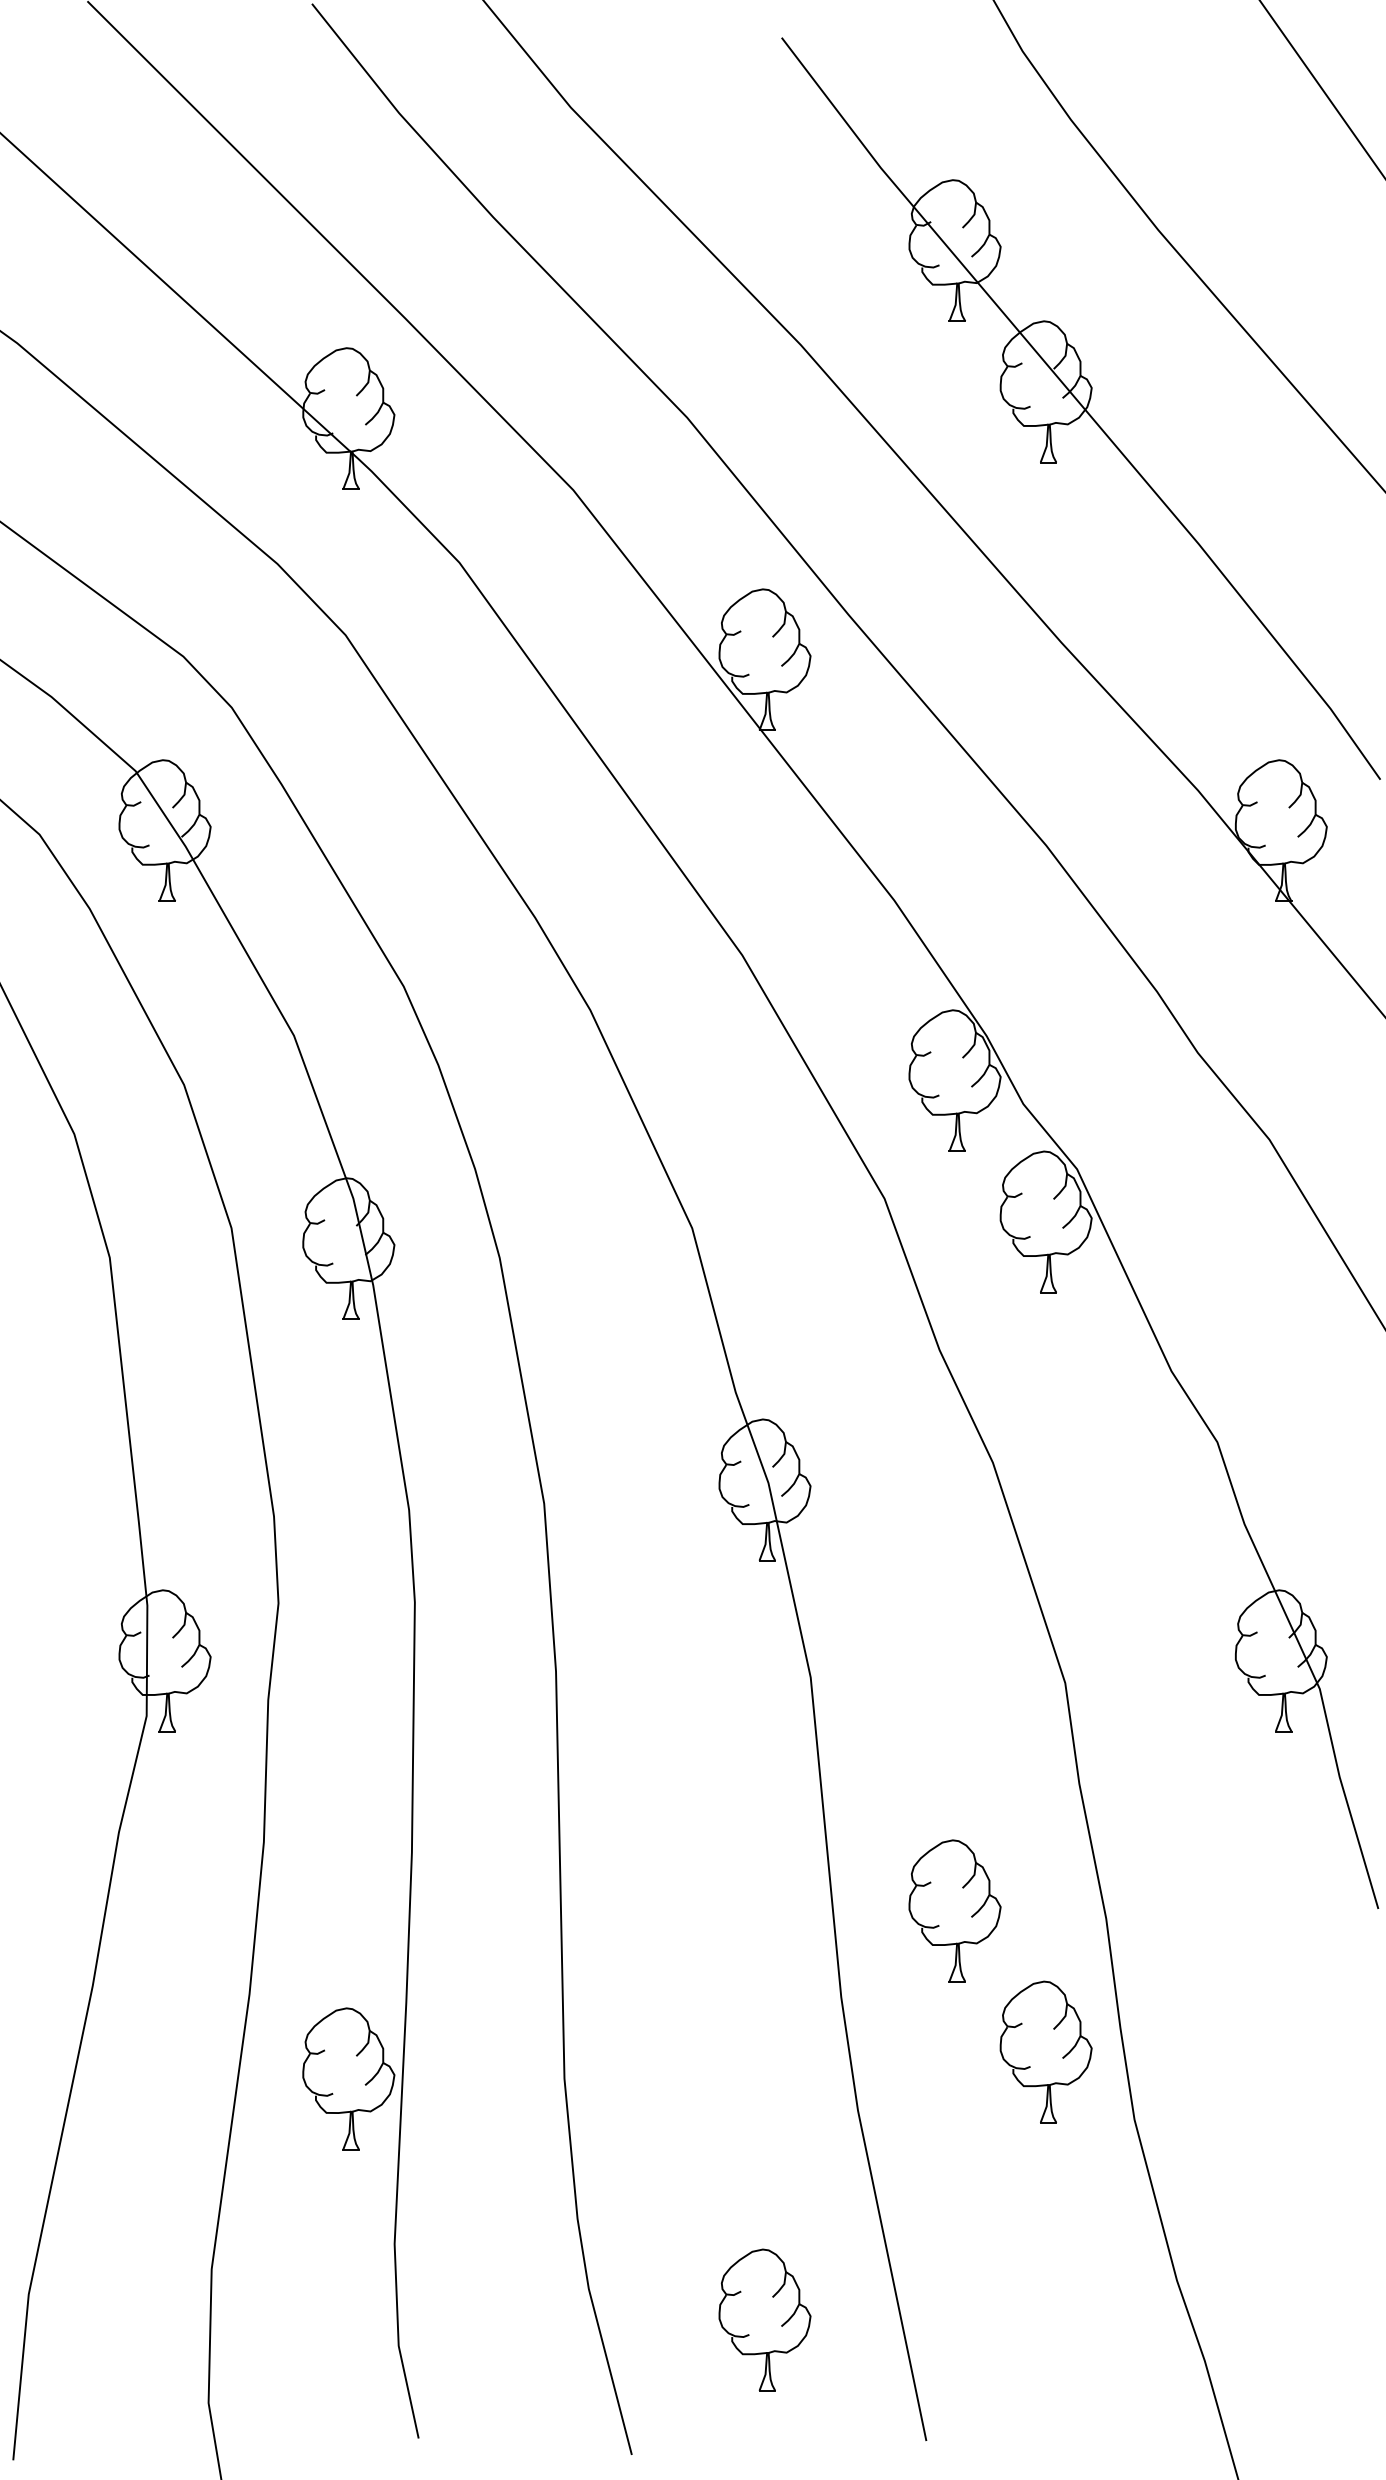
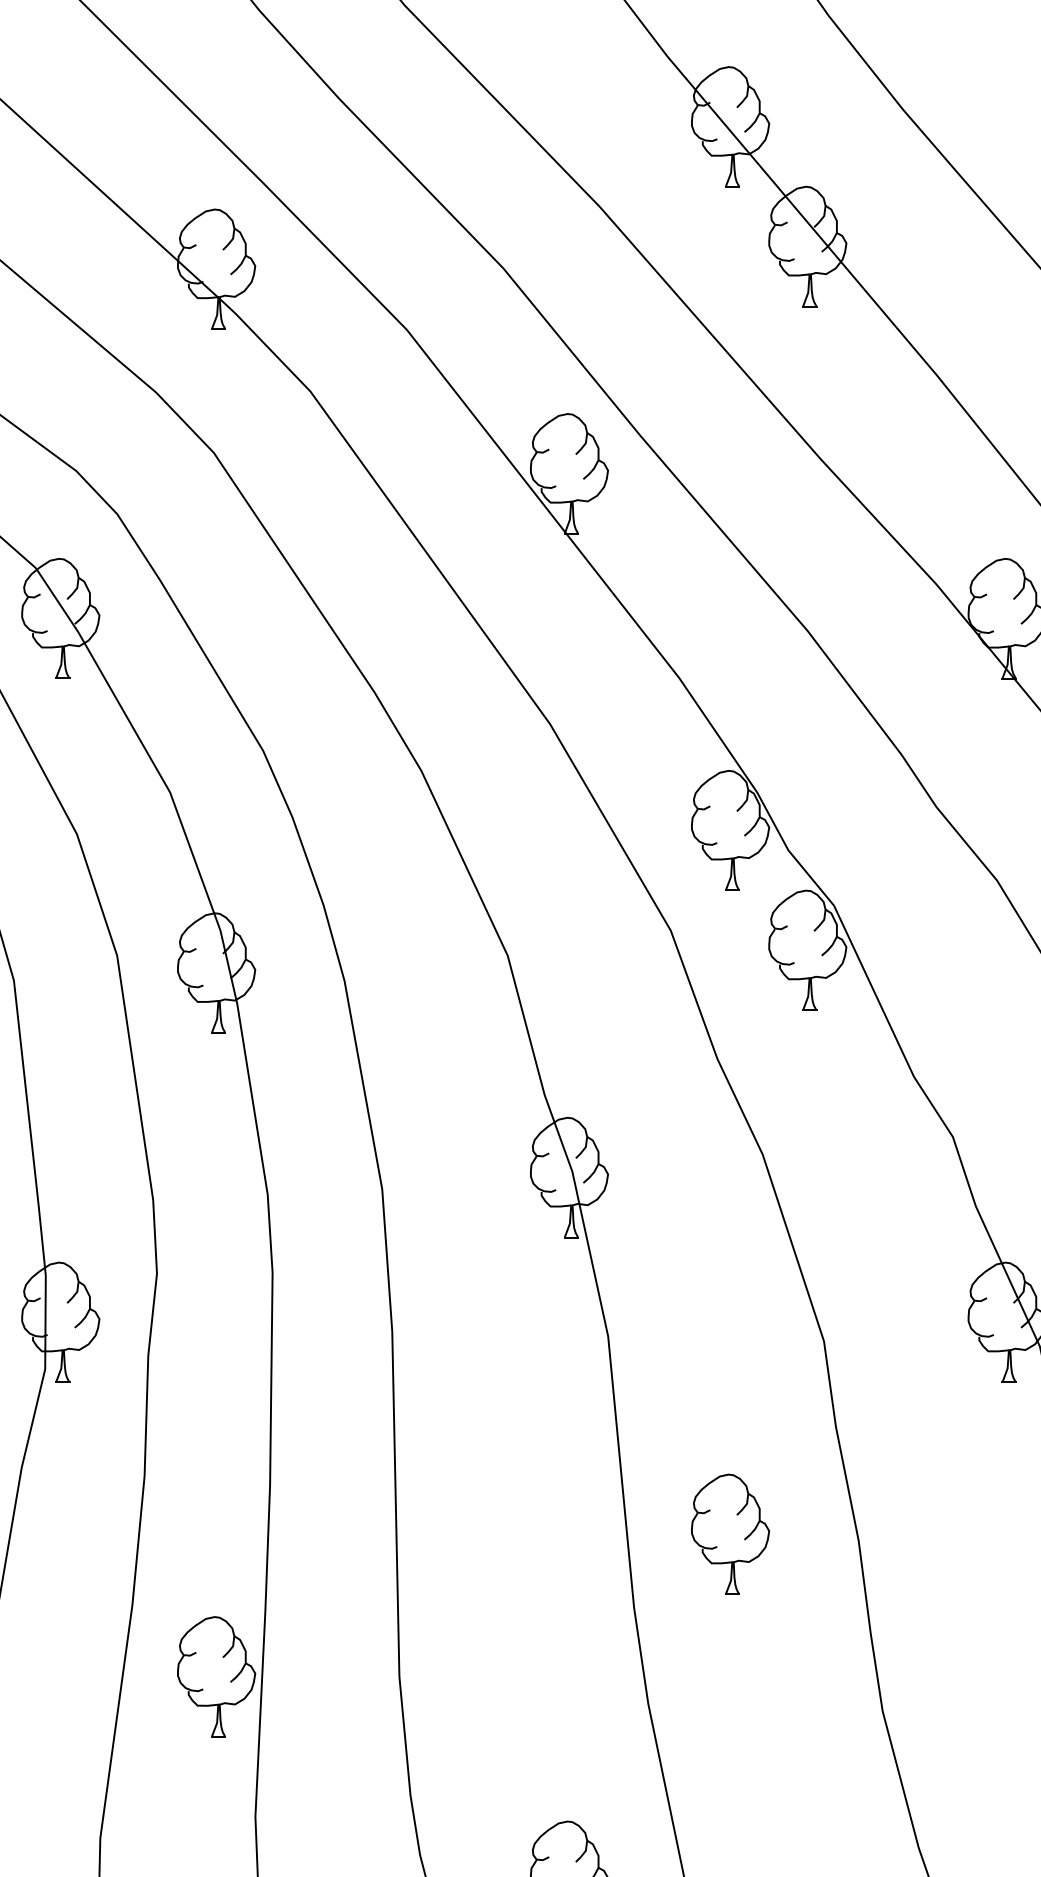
part: (1045, 2051) -> (807, 1653), removed

